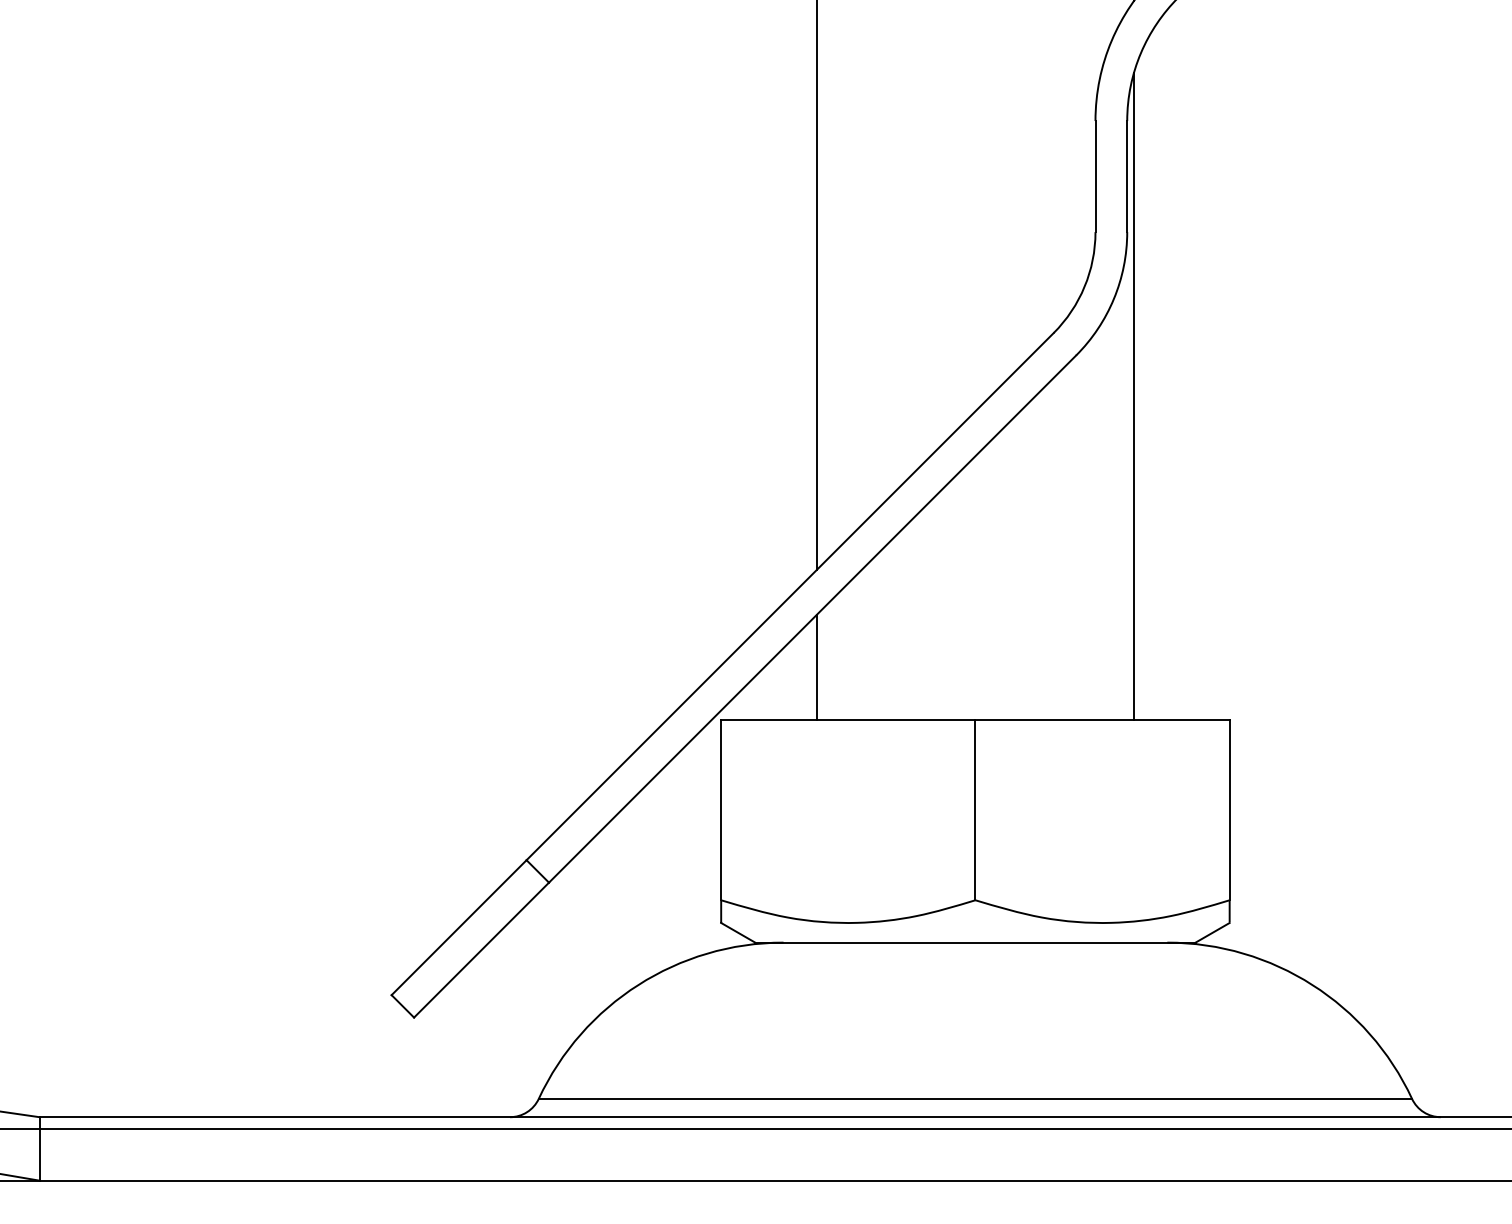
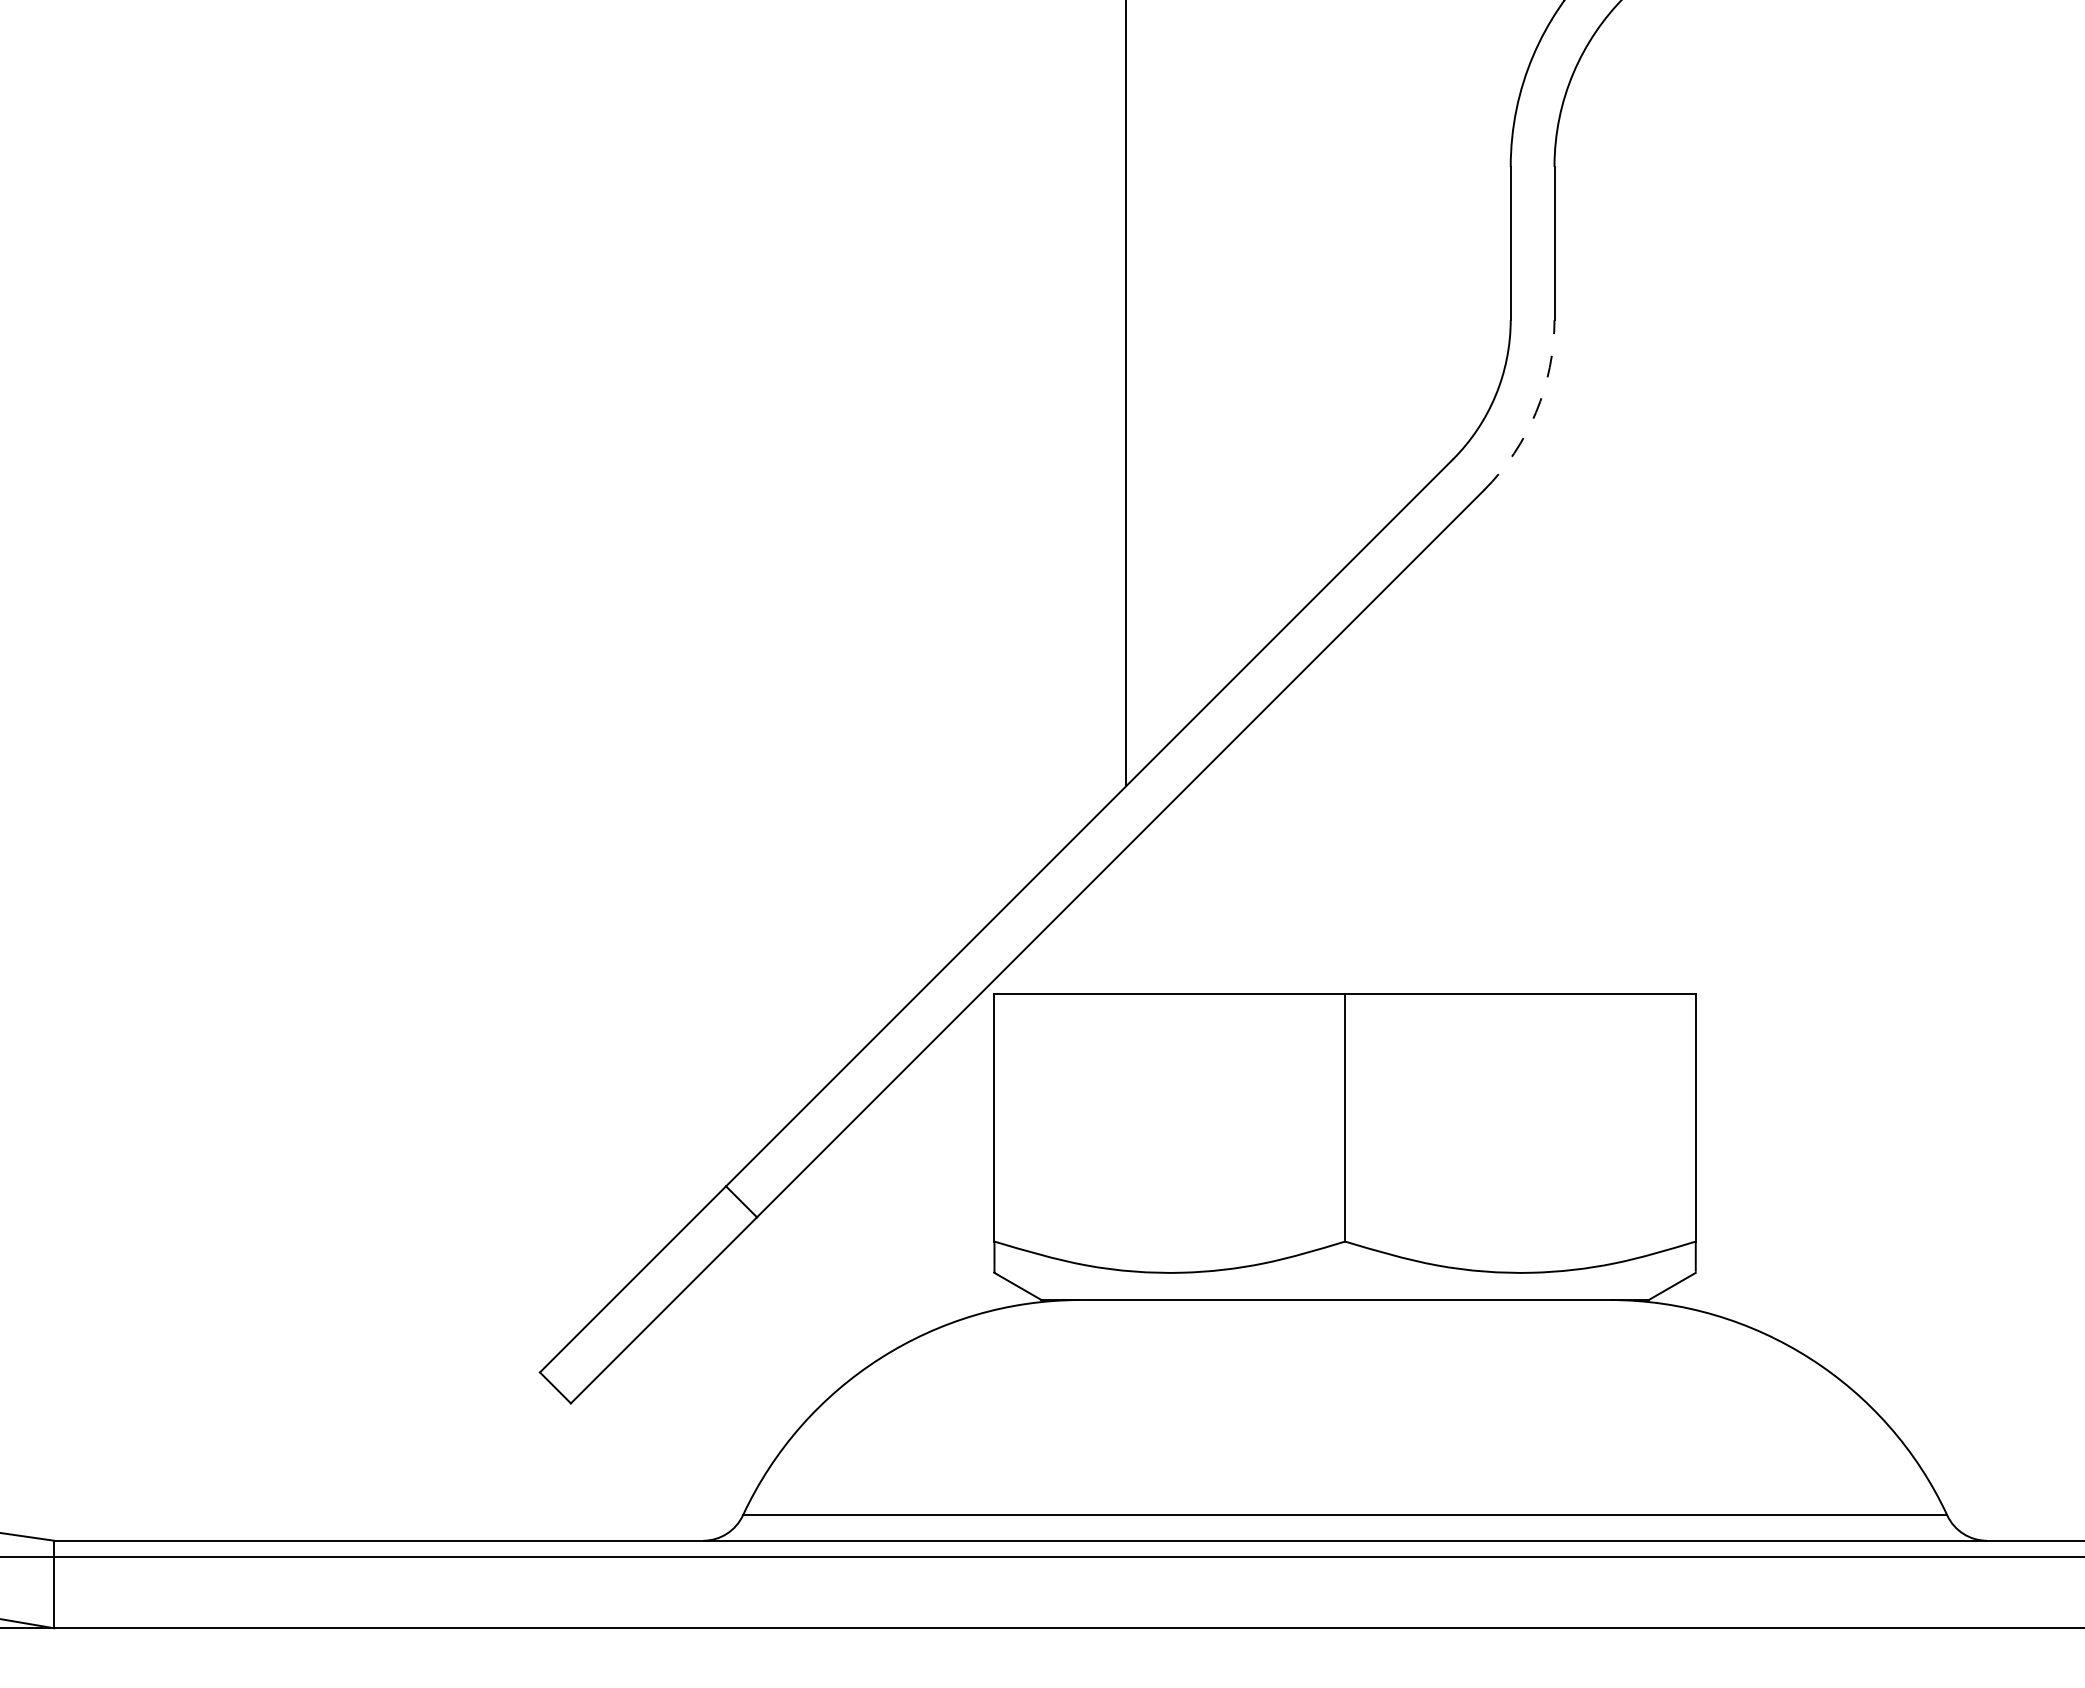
arc: (1113, 298) -> (1535, 411), solid -> dashed
line: (1134, 396) -> (1564, 546), removed
line: (816, 667) -> (1125, 920), removed

